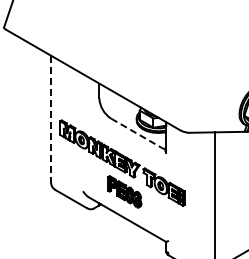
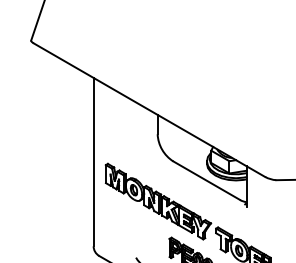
line: (51, 119) -> (94, 162), dashed -> solid
line: (136, 133) -> (206, 181), dashed -> solid

